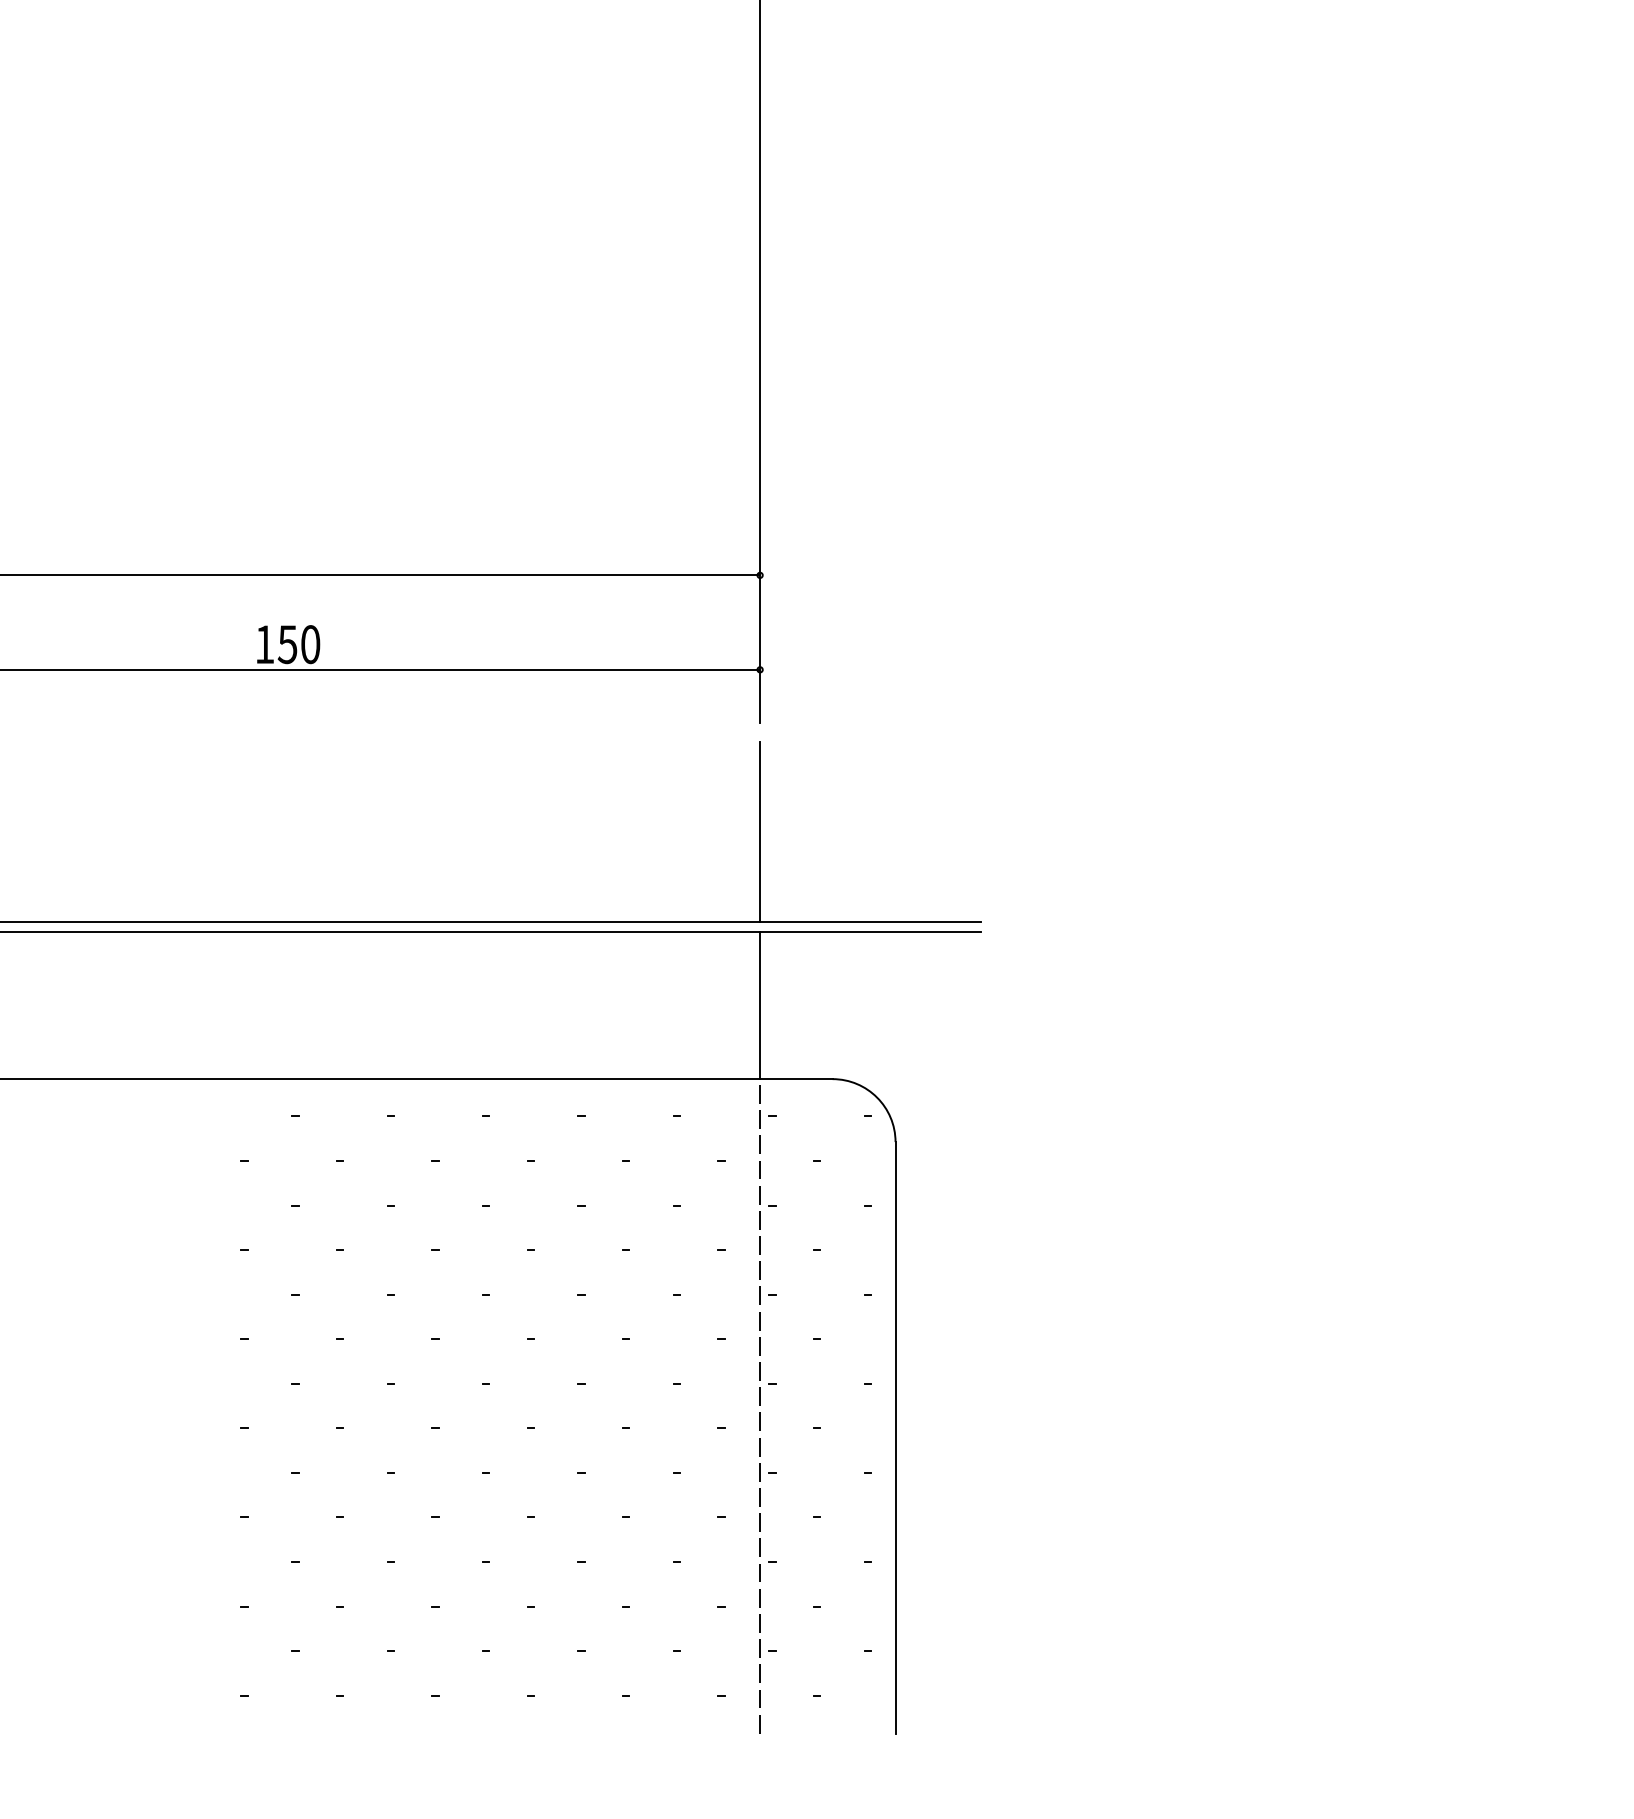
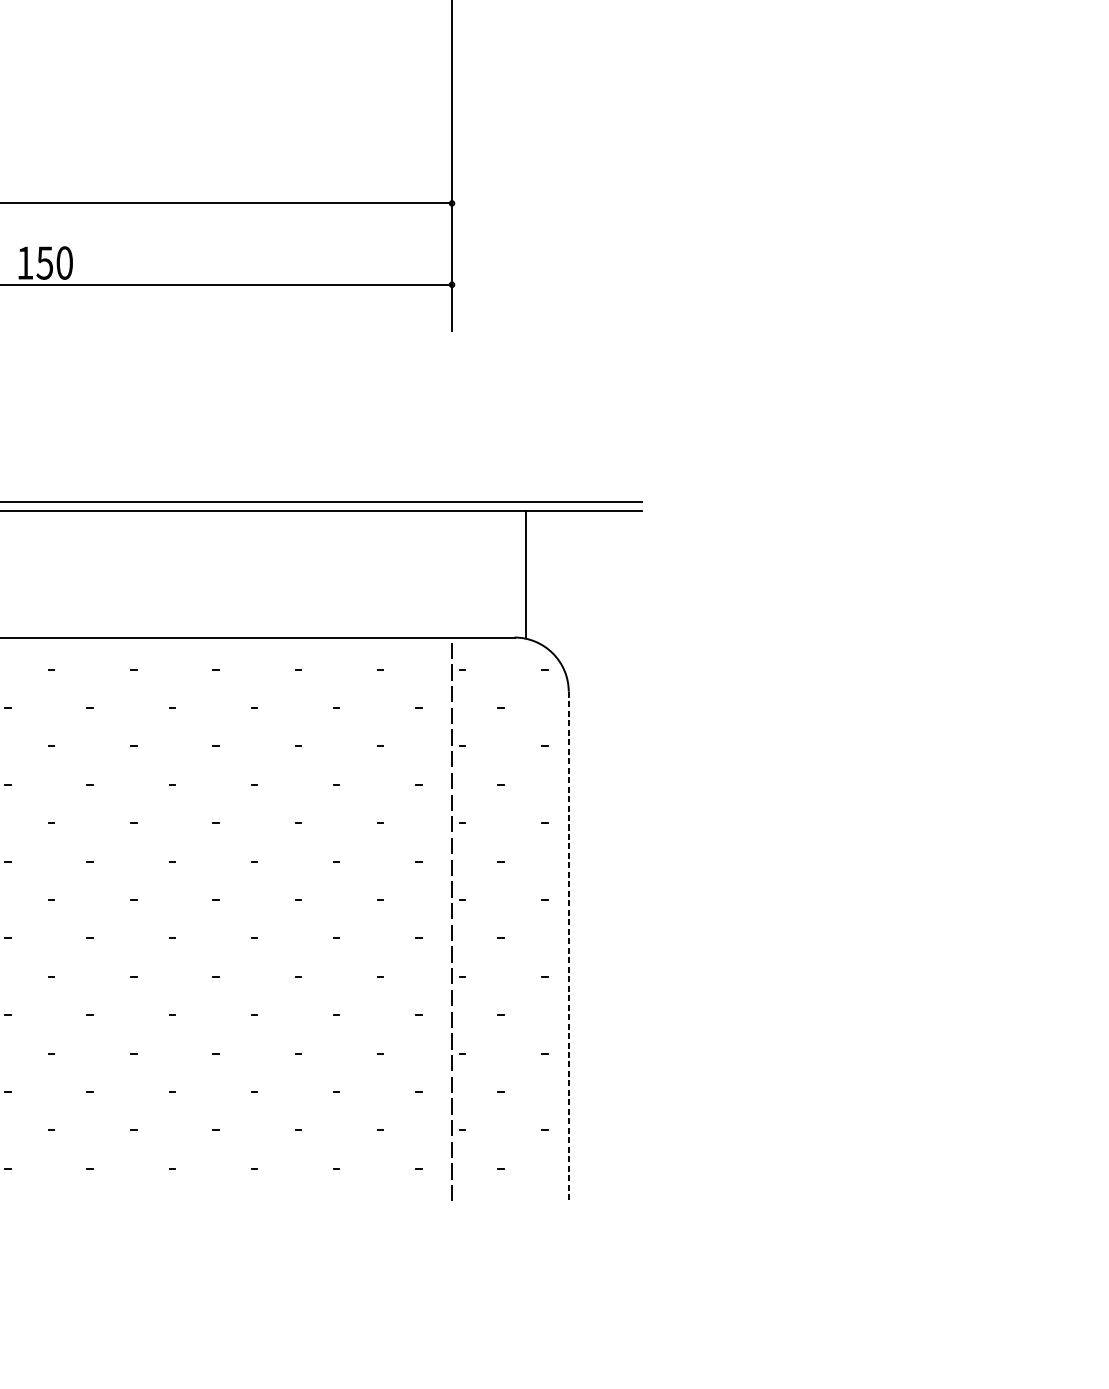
line: (760, 831) -> (452, 424), removed
line: (760, 1005) -> (526, 574), moved
line: (895, 1437) -> (568, 946), solid -> dashed

